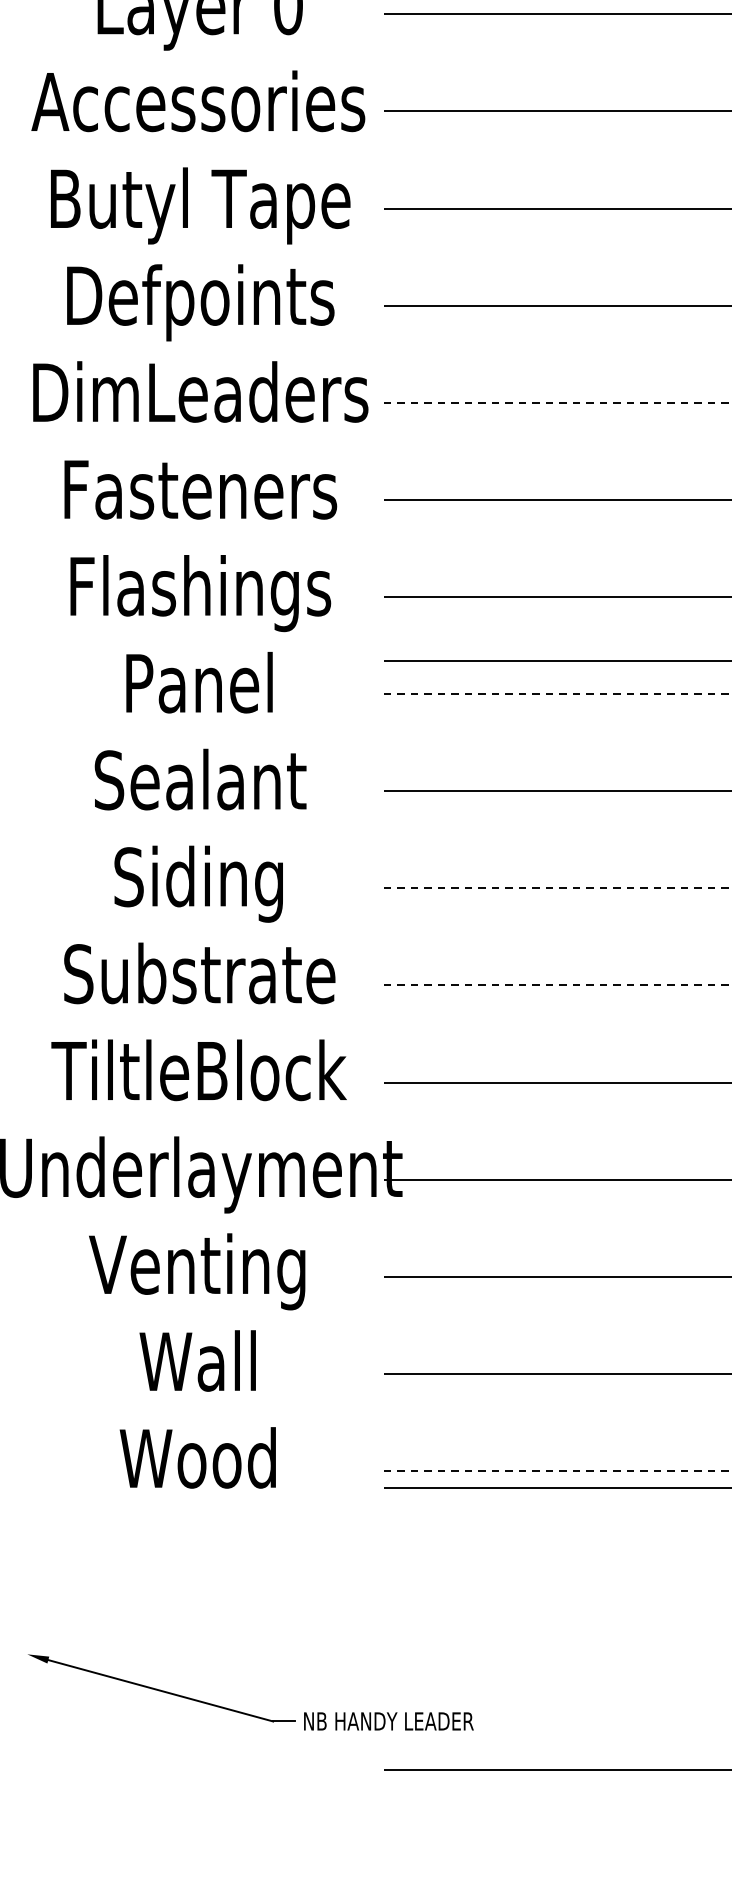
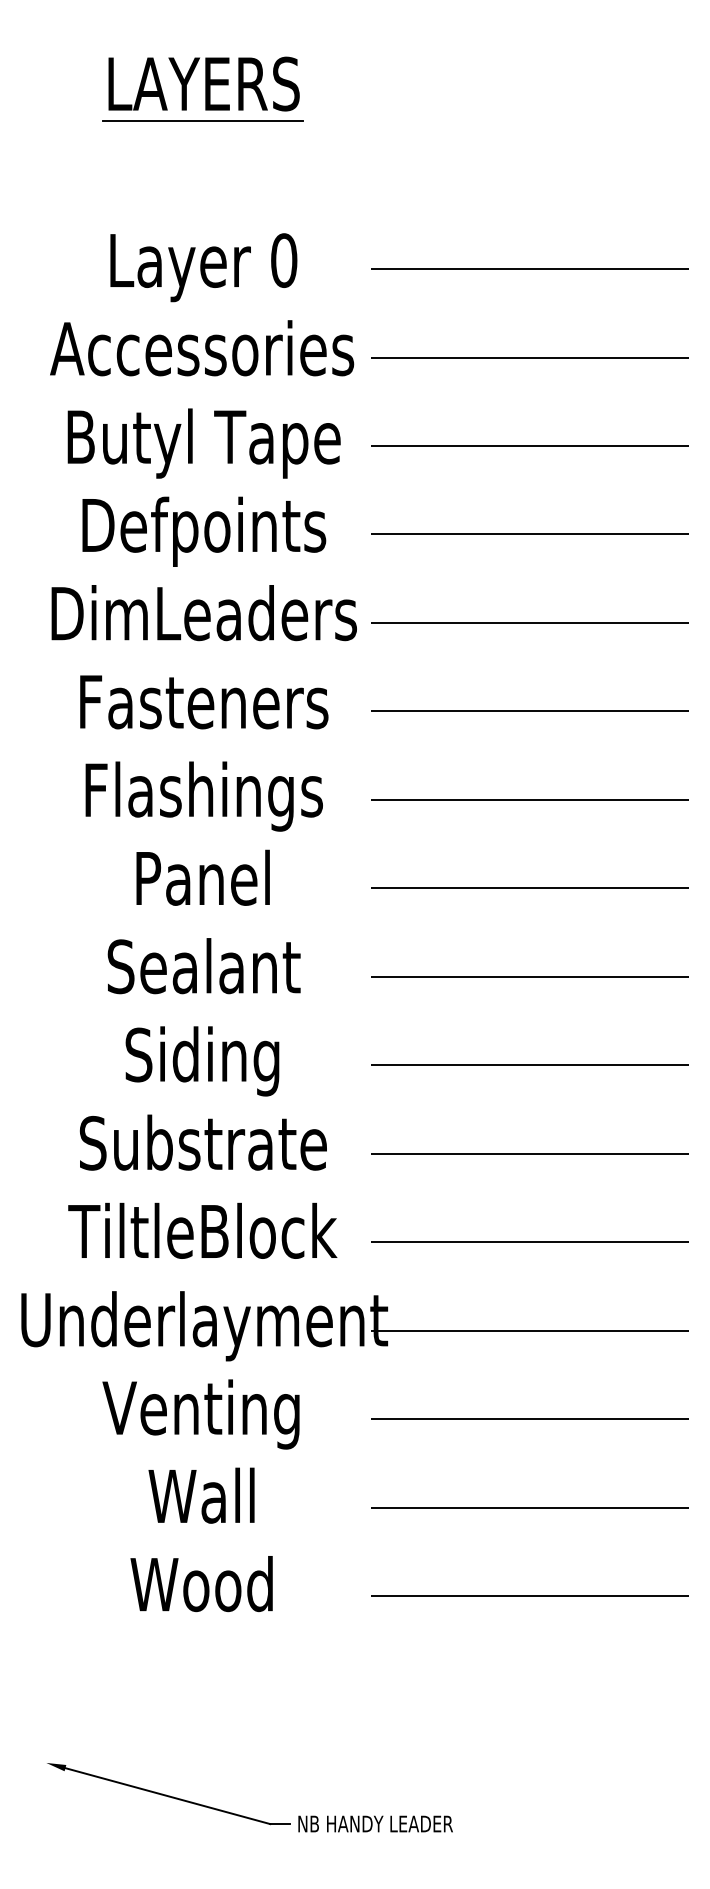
line: (557, 402) -> (529, 622), dashed -> solid
line: (557, 660) -> (529, 857), removed
line: (557, 694) -> (529, 888), dashed -> solid
line: (557, 888) -> (529, 1065), dashed -> solid
line: (557, 985) -> (529, 1153), dashed -> solid
line: (557, 1470) -> (529, 1595), dashed -> solid
line: (557, 1488) -> (529, 1611), removed
line: (557, 1769) -> (529, 1867), removed

